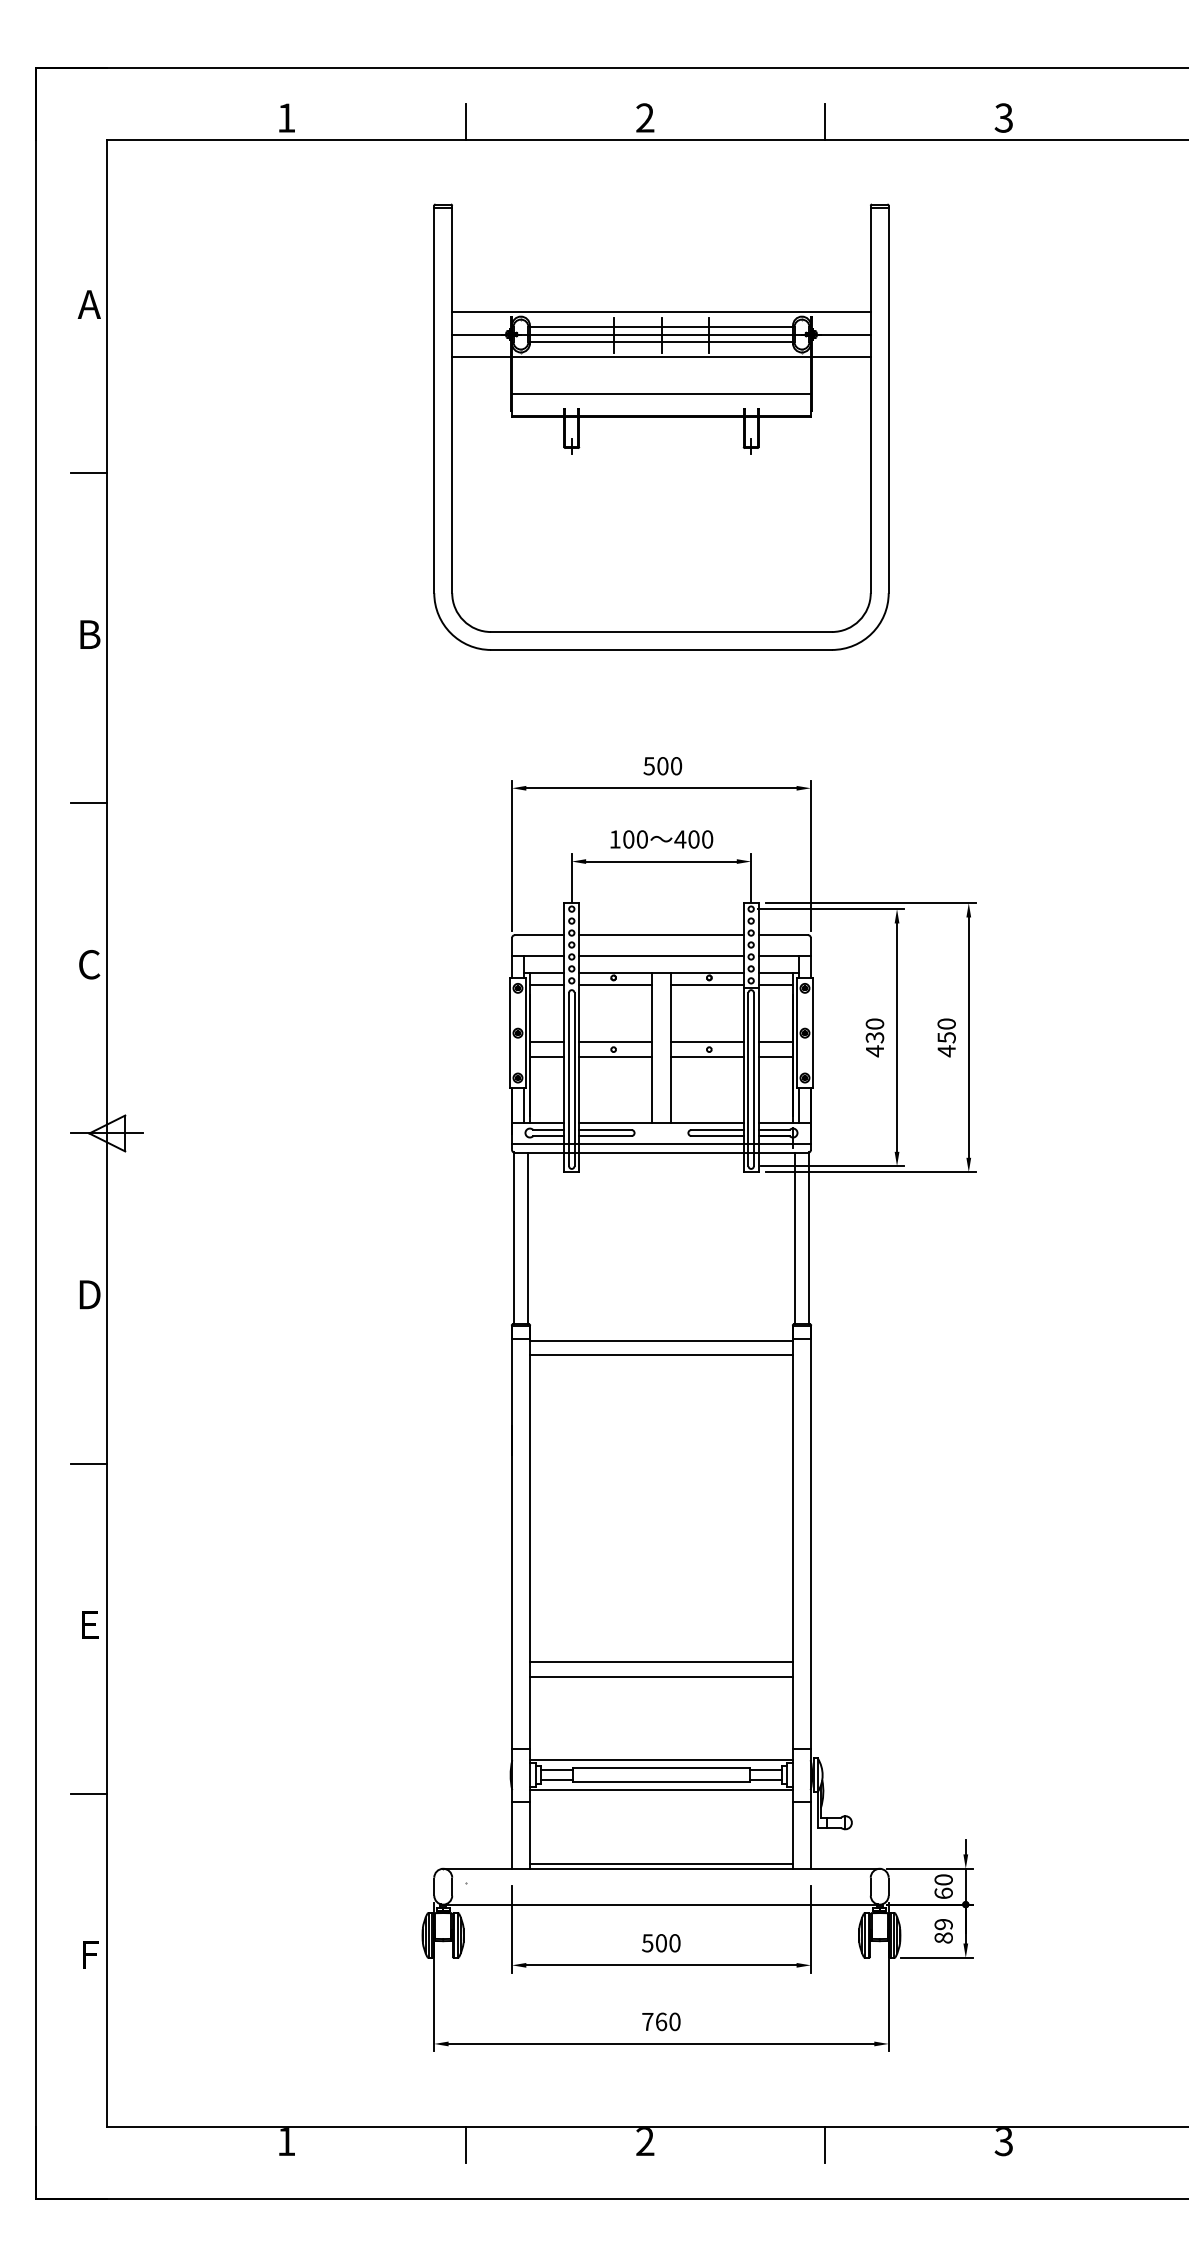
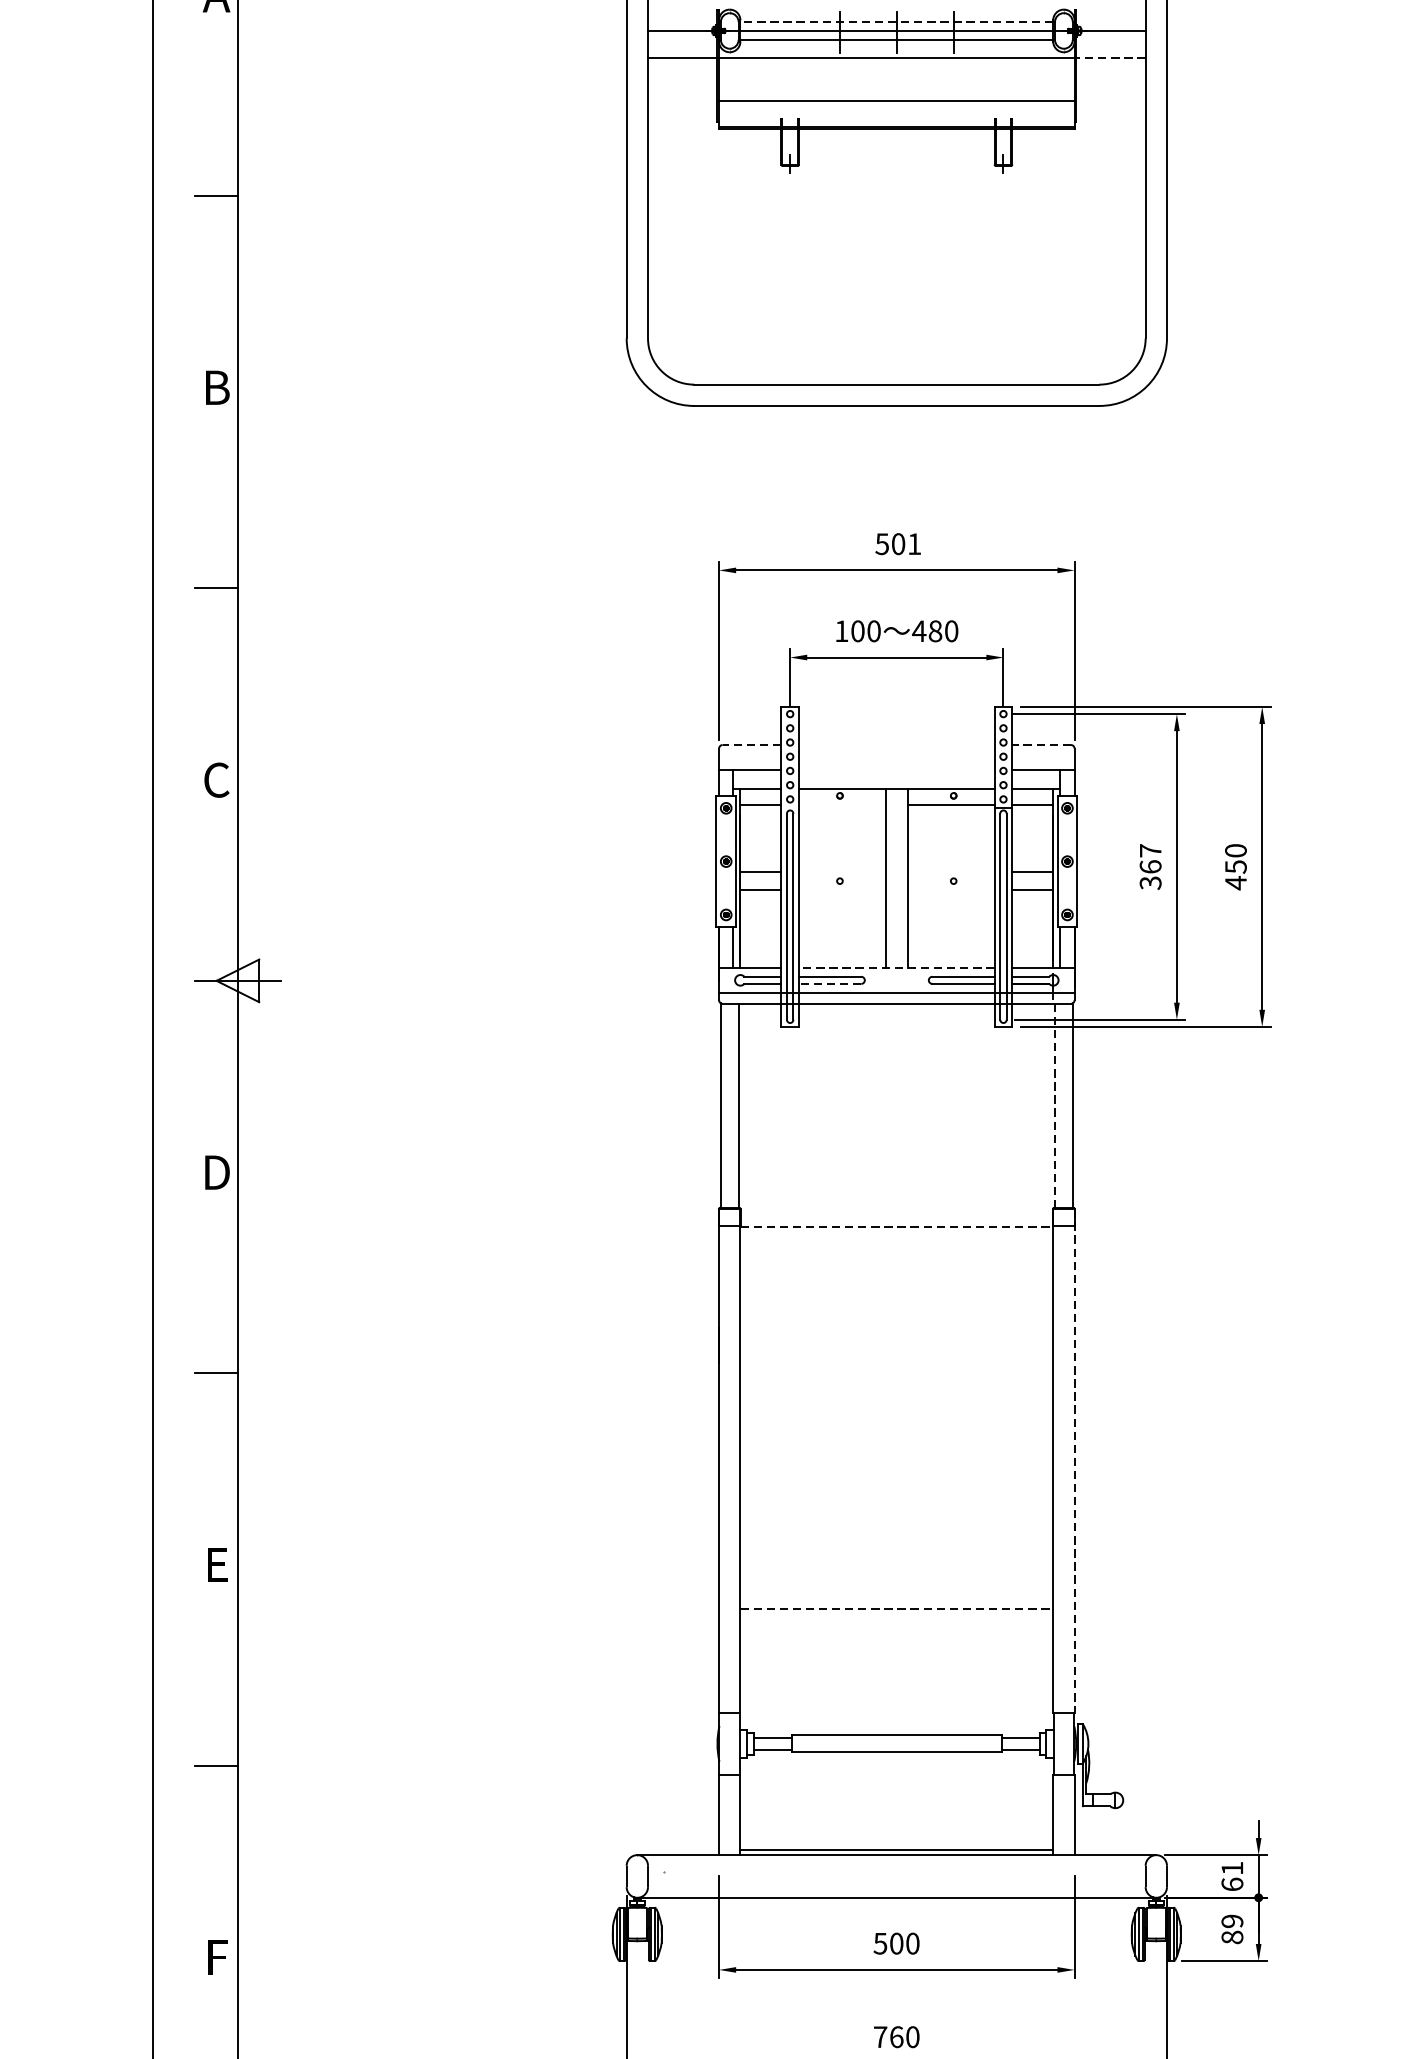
line: (661, 312) -> (896, 4), removed
line: (661, 327) -> (896, 22), solid -> dashed
line: (841, 356) -> (1110, 57), solid -> dashed
text: (676, 766) -> (914, 544), 500 -> 501
text: (693, 839) -> (934, 631), 400 -> 480
line: (539, 935) -> (751, 745), solid -> dashed
line: (661, 935) -> (896, 745), removed
line: (783, 935) -> (1041, 745), solid -> dashed
line: (661, 956) -> (896, 770), removed
line: (615, 985) -> (842, 804), removed
text: (874, 1037) -> (1150, 866), 430 -> 367
line: (615, 1042) -> (842, 872), removed
line: (707, 1042) -> (951, 872), removed
line: (615, 1057) -> (842, 890), removed
line: (707, 1057) -> (951, 890), removed
line: (660, 1122) -> (895, 967), solid -> dashed
line: (604, 1136) -> (829, 984), solid -> dashed
line: (794, 1238) -> (1054, 1105), solid -> dashed
line: (661, 1340) -> (896, 1227), solid -> dashed
line: (661, 1355) -> (896, 1244), removed
line: (810, 1537) -> (1074, 1461), solid -> dashed
line: (661, 1661) -> (896, 1608), solid -> dashed
line: (661, 1676) -> (896, 1626), removed
line: (661, 1760) -> (896, 1726), removed
line: (661, 1790) -> (896, 1762), removed
text: (943, 1879) -> (1232, 1867), 60 -> 61

